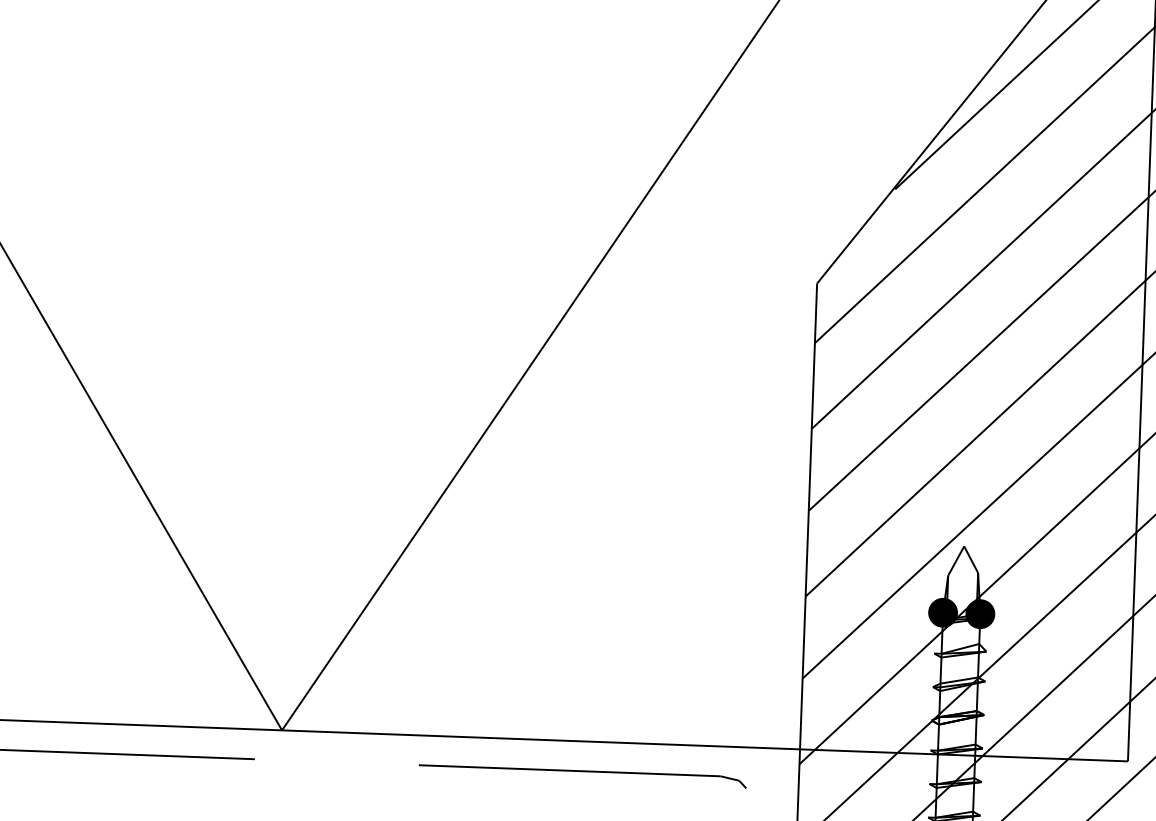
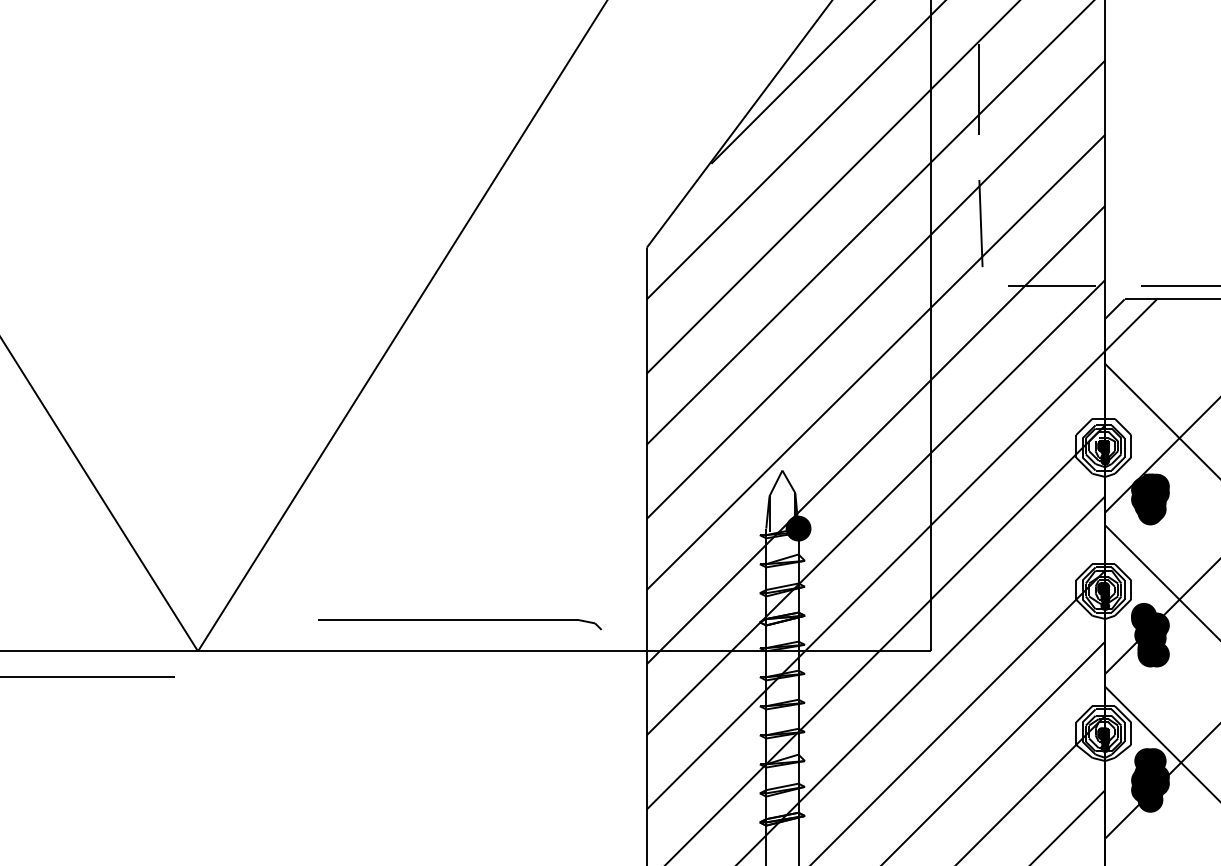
fill: (943, 612) -> (766, 528), removed
part: (582, 776) -> (459, 624), moved

